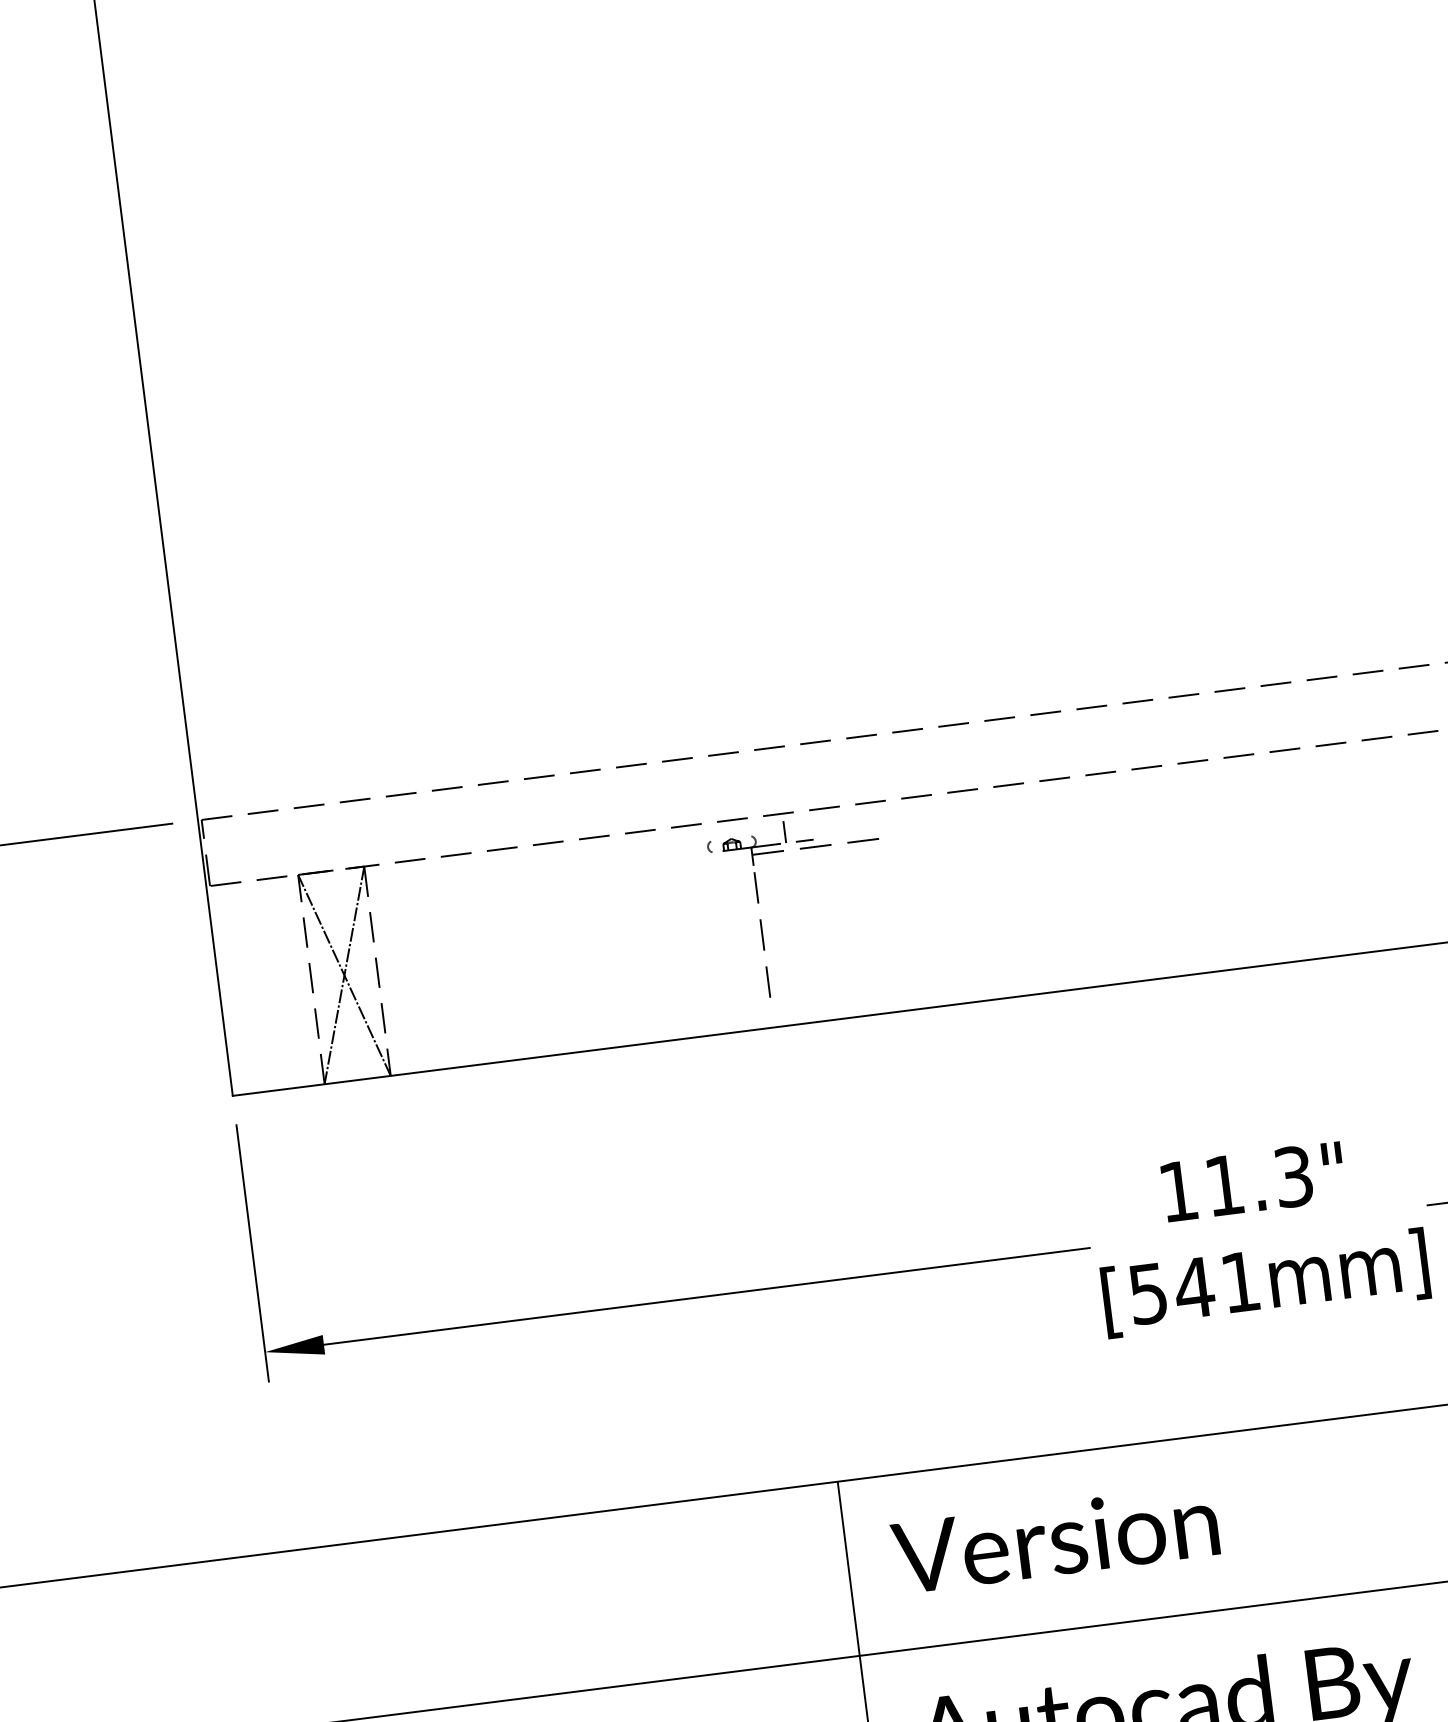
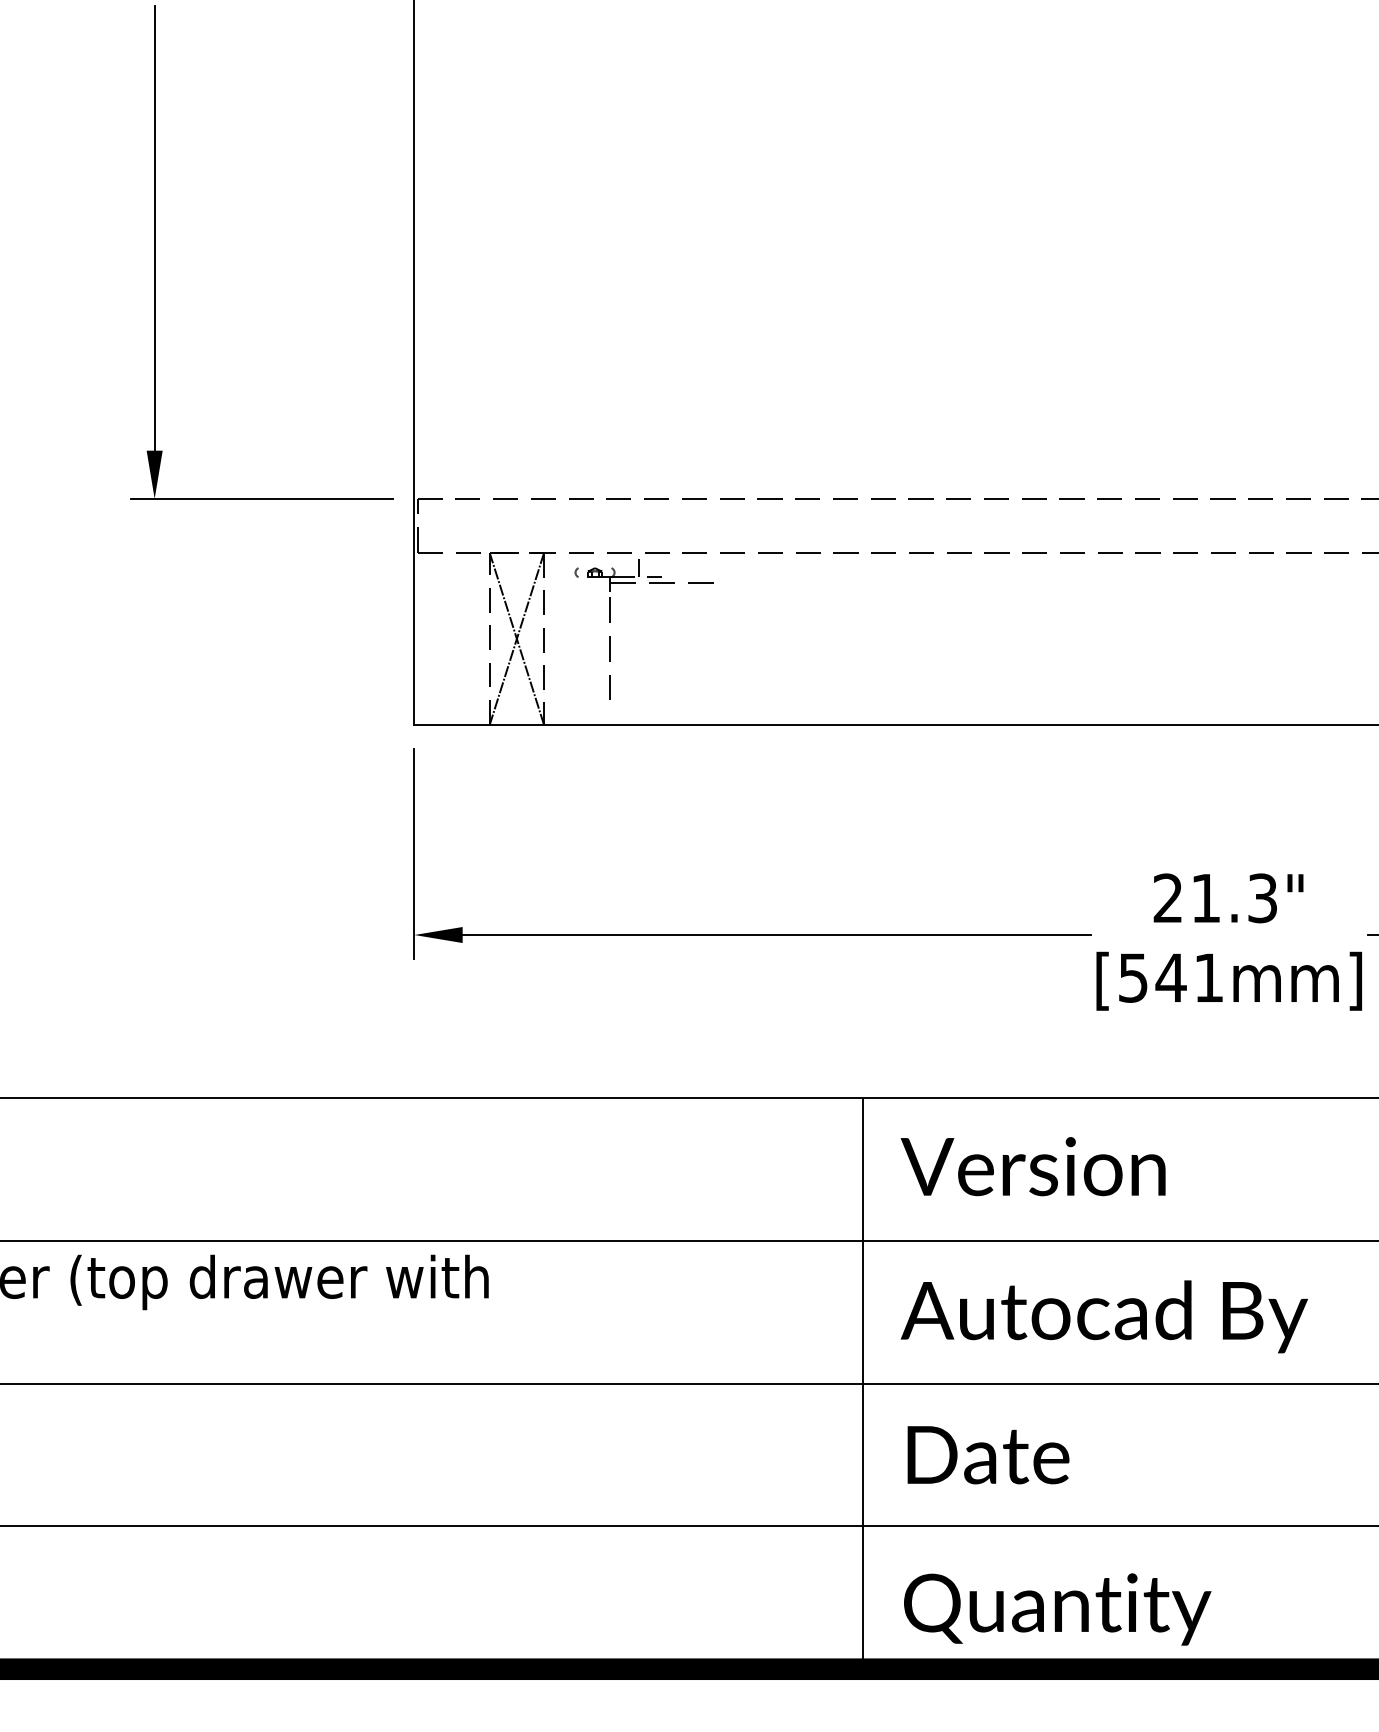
part: (758, 902) -> (610, 622), moved
text: (1177, 1190) -> (1167, 897), 11.3" -> 21.3"

